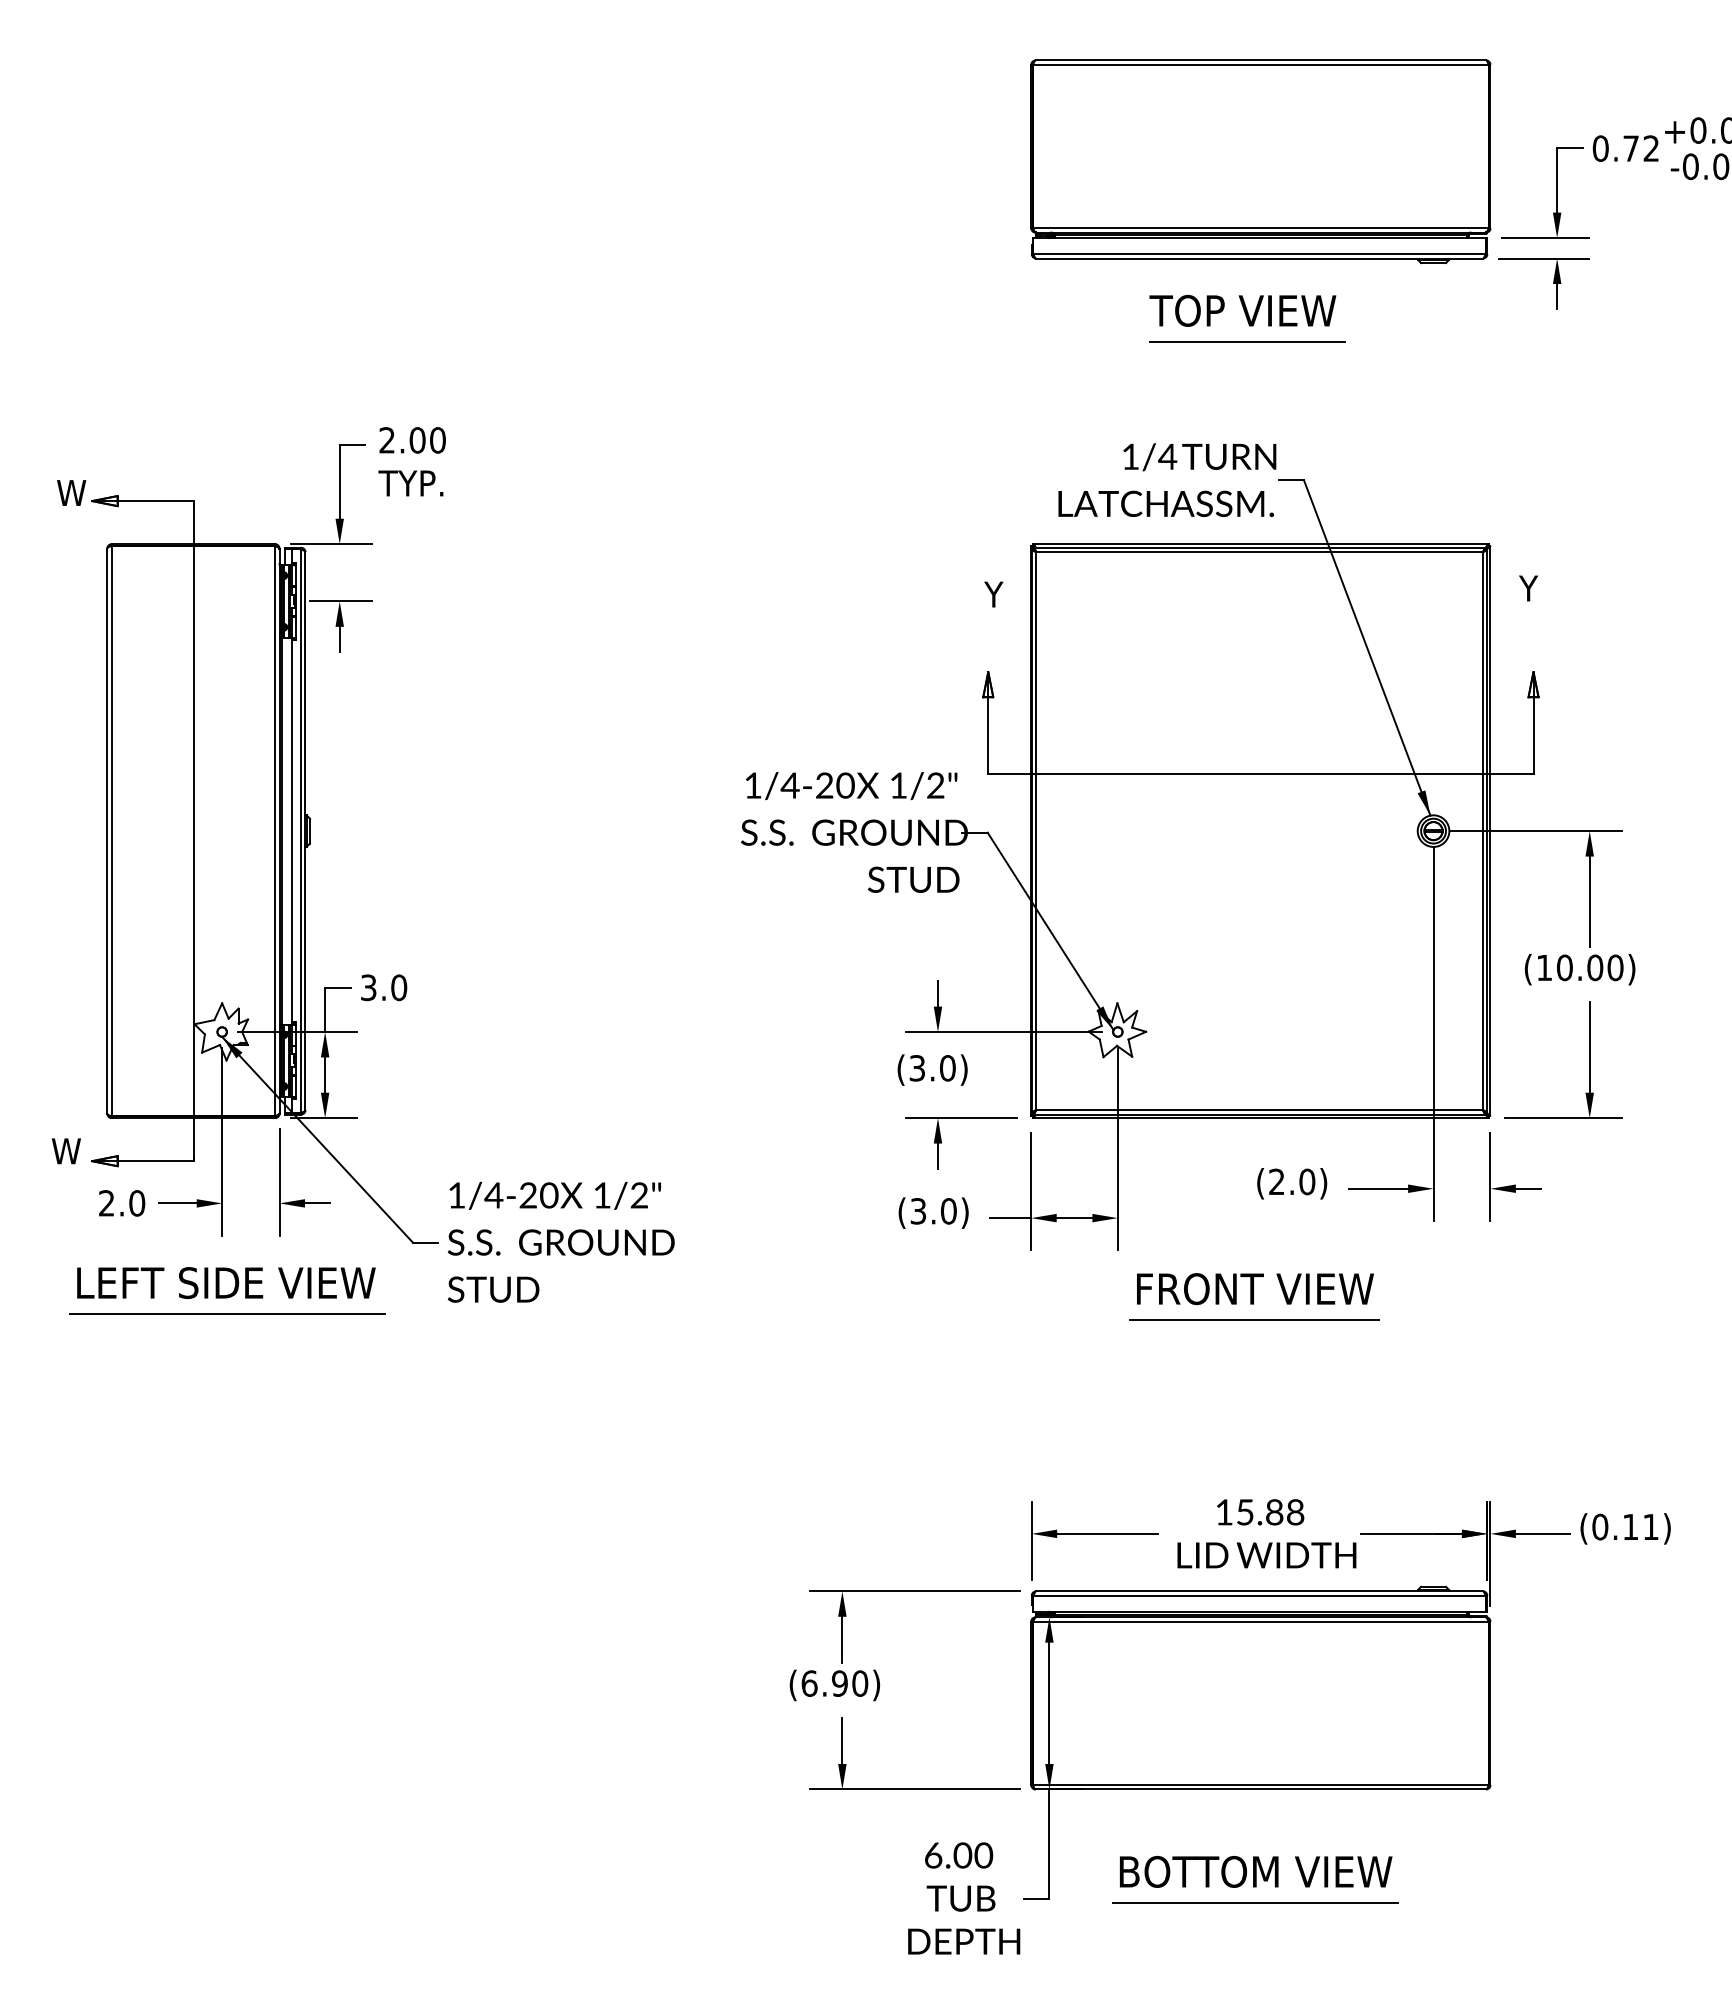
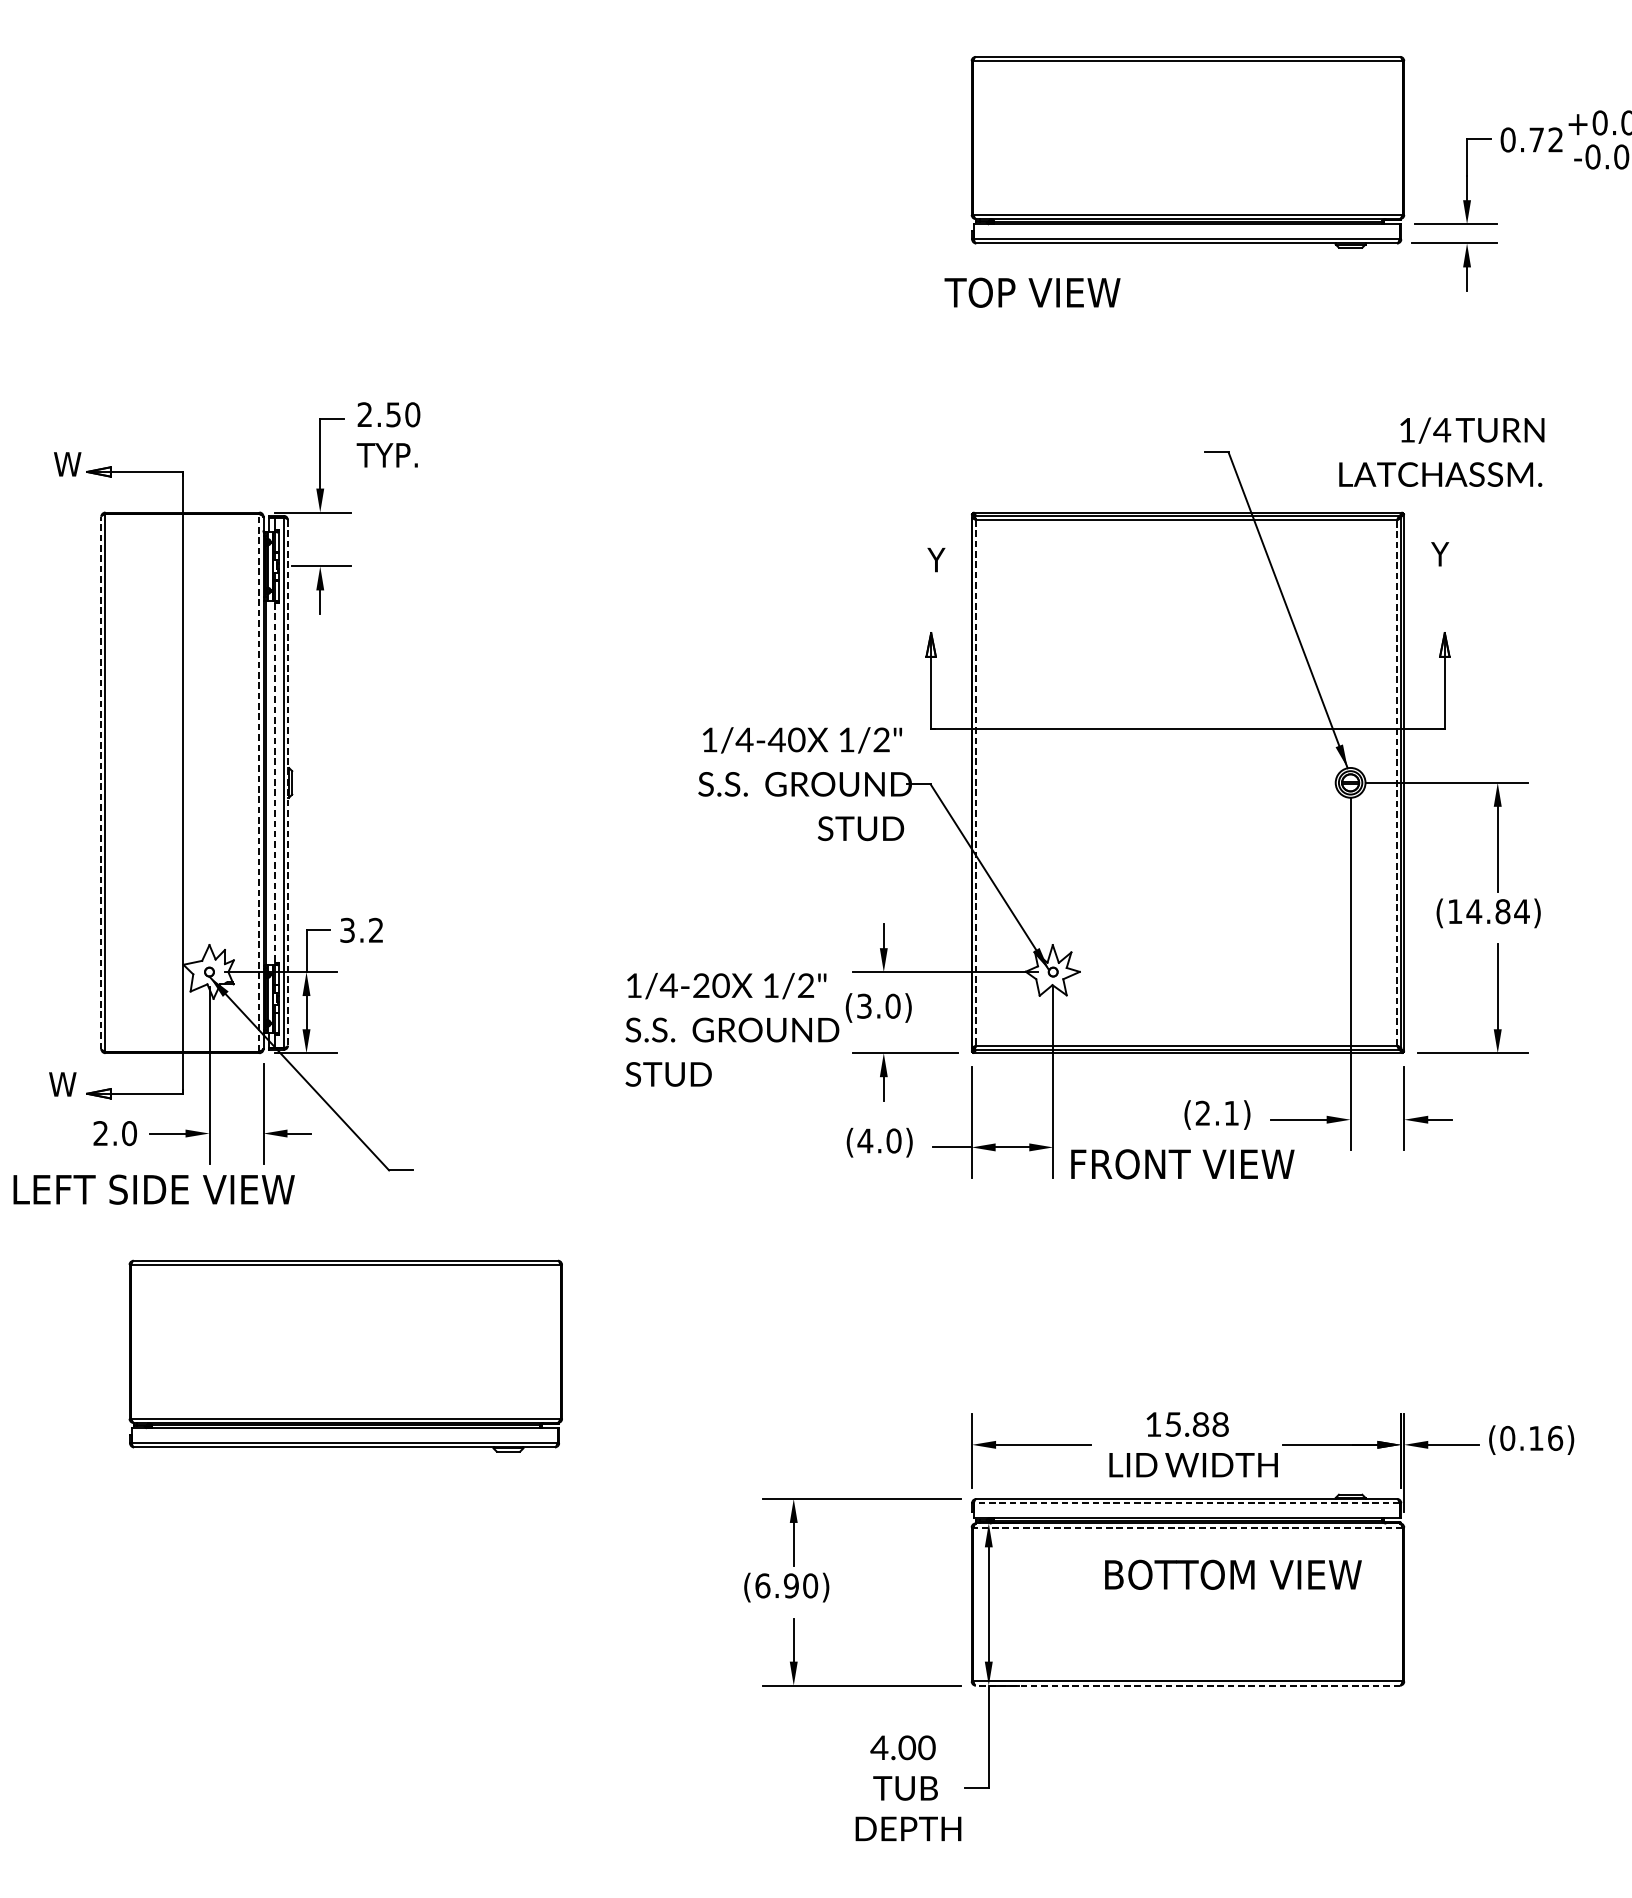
text: (1242, 310) -> (1032, 292), moved
line: (1247, 341) -> (1175, 321), removed
text: (417, 440) -> (393, 414), 2.00 -> 2.50
text: (1167, 479) -> (1441, 451), moved
text: (824, 785) -> (776, 739), 1/4-20 -> 1/4-40
line: (275, 830) -> (259, 782), solid -> dashed
line: (1482, 830) -> (1396, 782), solid -> dashed
line: (107, 831) -> (101, 783), solid -> dashed
line: (292, 831) -> (275, 783), solid -> dashed
line: (305, 831) -> (288, 783), solid -> dashed
line: (1036, 831) -> (976, 783), solid -> dashed
text: (1589, 967) -> (1497, 911), (10.00) -> (14.84)
text: (399, 987) -> (376, 930), 3.0 -> 3.2
text: (1307, 1181) -> (1231, 1112), (2.0) -> (2.1)
text: (918, 1211) -> (865, 1141), (3.0) -> (4.0)
text: (560, 1241) -> (731, 1029), moved
text: (226, 1283) -> (154, 1190), moved
text: (1255, 1289) -> (1182, 1164), moved
line: (227, 1313) -> (214, 1237), removed
line: (1254, 1319) -> (1181, 1242), removed
part: (366, 1439) -> (345, 1355), added
text: (1651, 1526) -> (1555, 1437), (0.11) -> (0.16)
line: (1259, 1595) -> (1186, 1502), solid -> dashed
line: (1260, 1621) -> (1187, 1527), solid -> dashed
line: (1260, 1789) -> (1187, 1685), solid -> dashed
text: (932, 1855) -> (878, 1747), 6.00 -> 4.00
text: (1256, 1871) -> (1233, 1574), moved
line: (1255, 1902) -> (1182, 1792), removed

